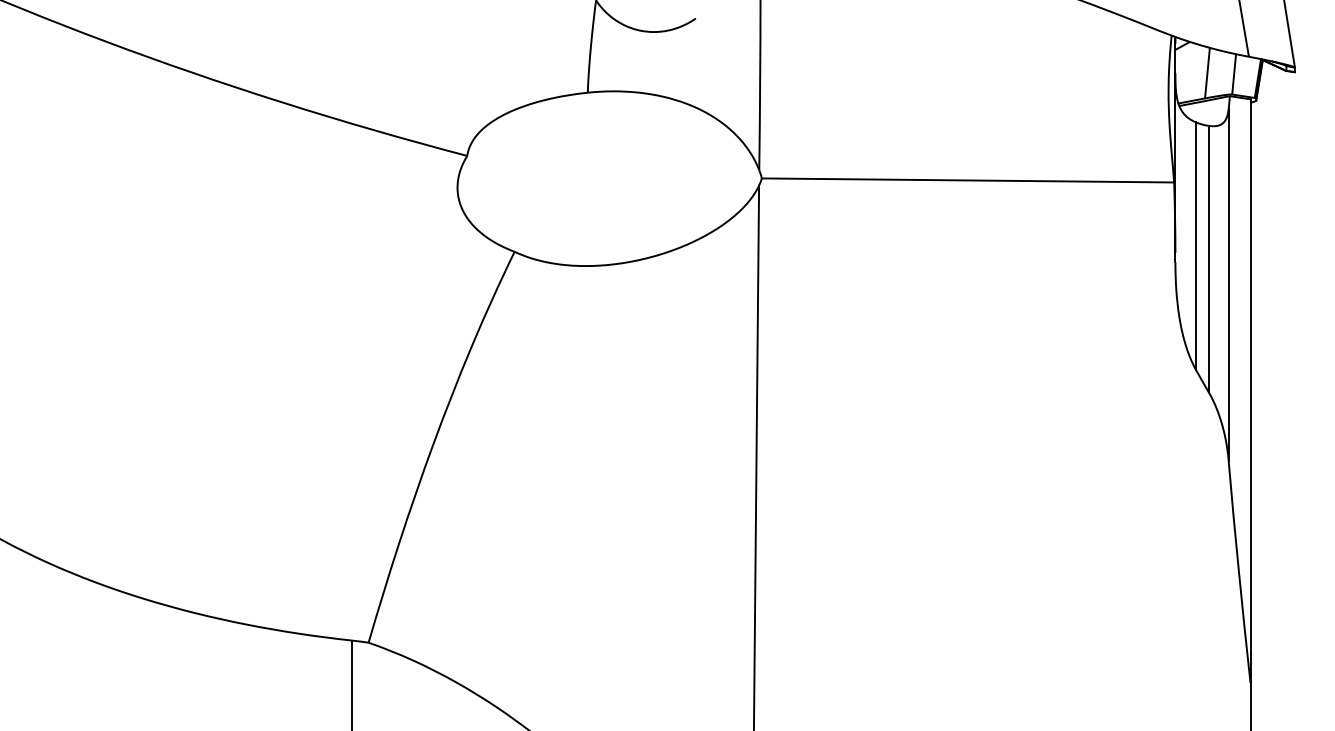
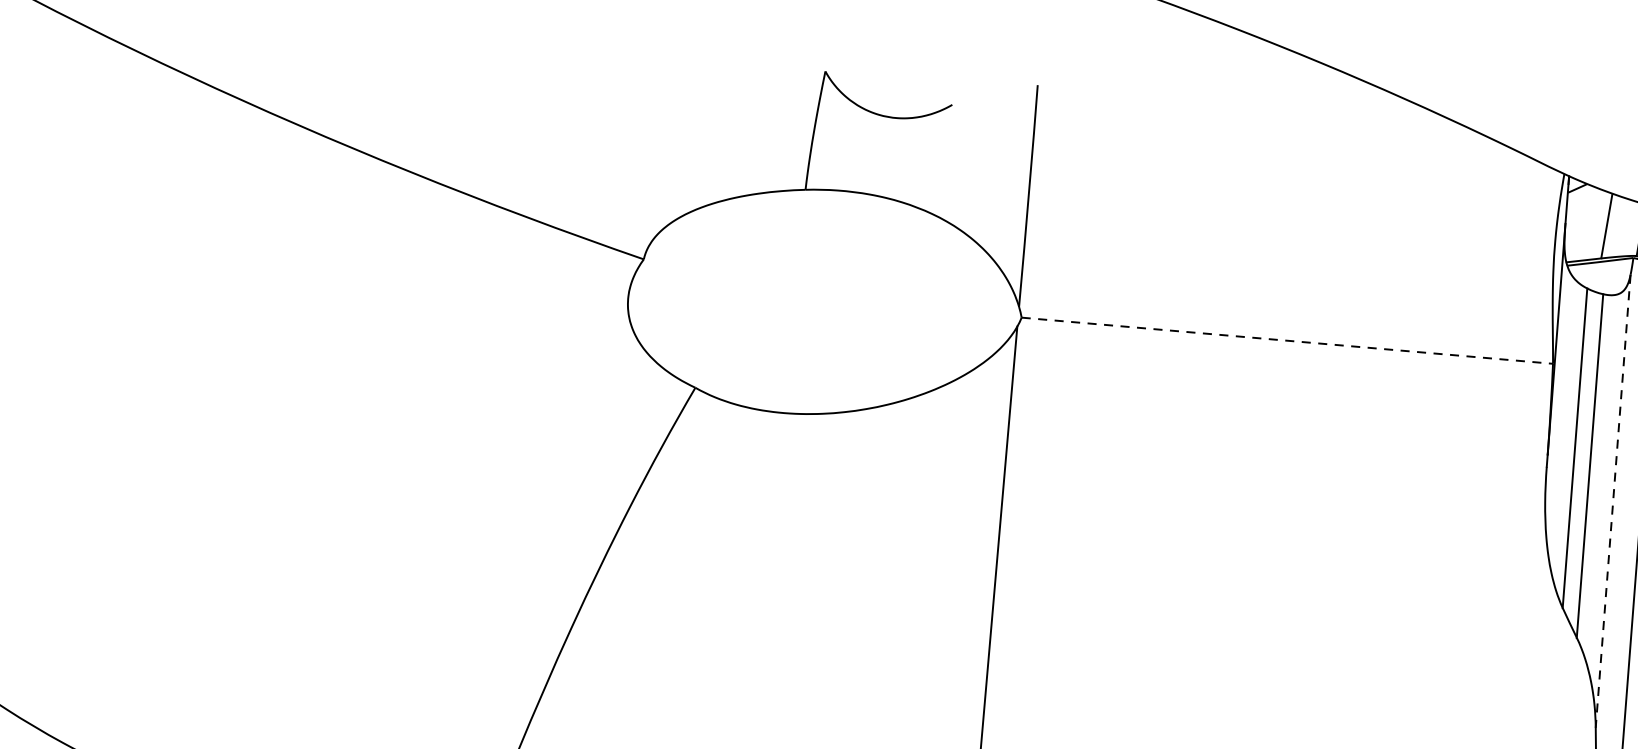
line: (968, 180) -> (1287, 340), solid -> dashed
line: (1228, 284) -> (1613, 500), solid -> dashed

